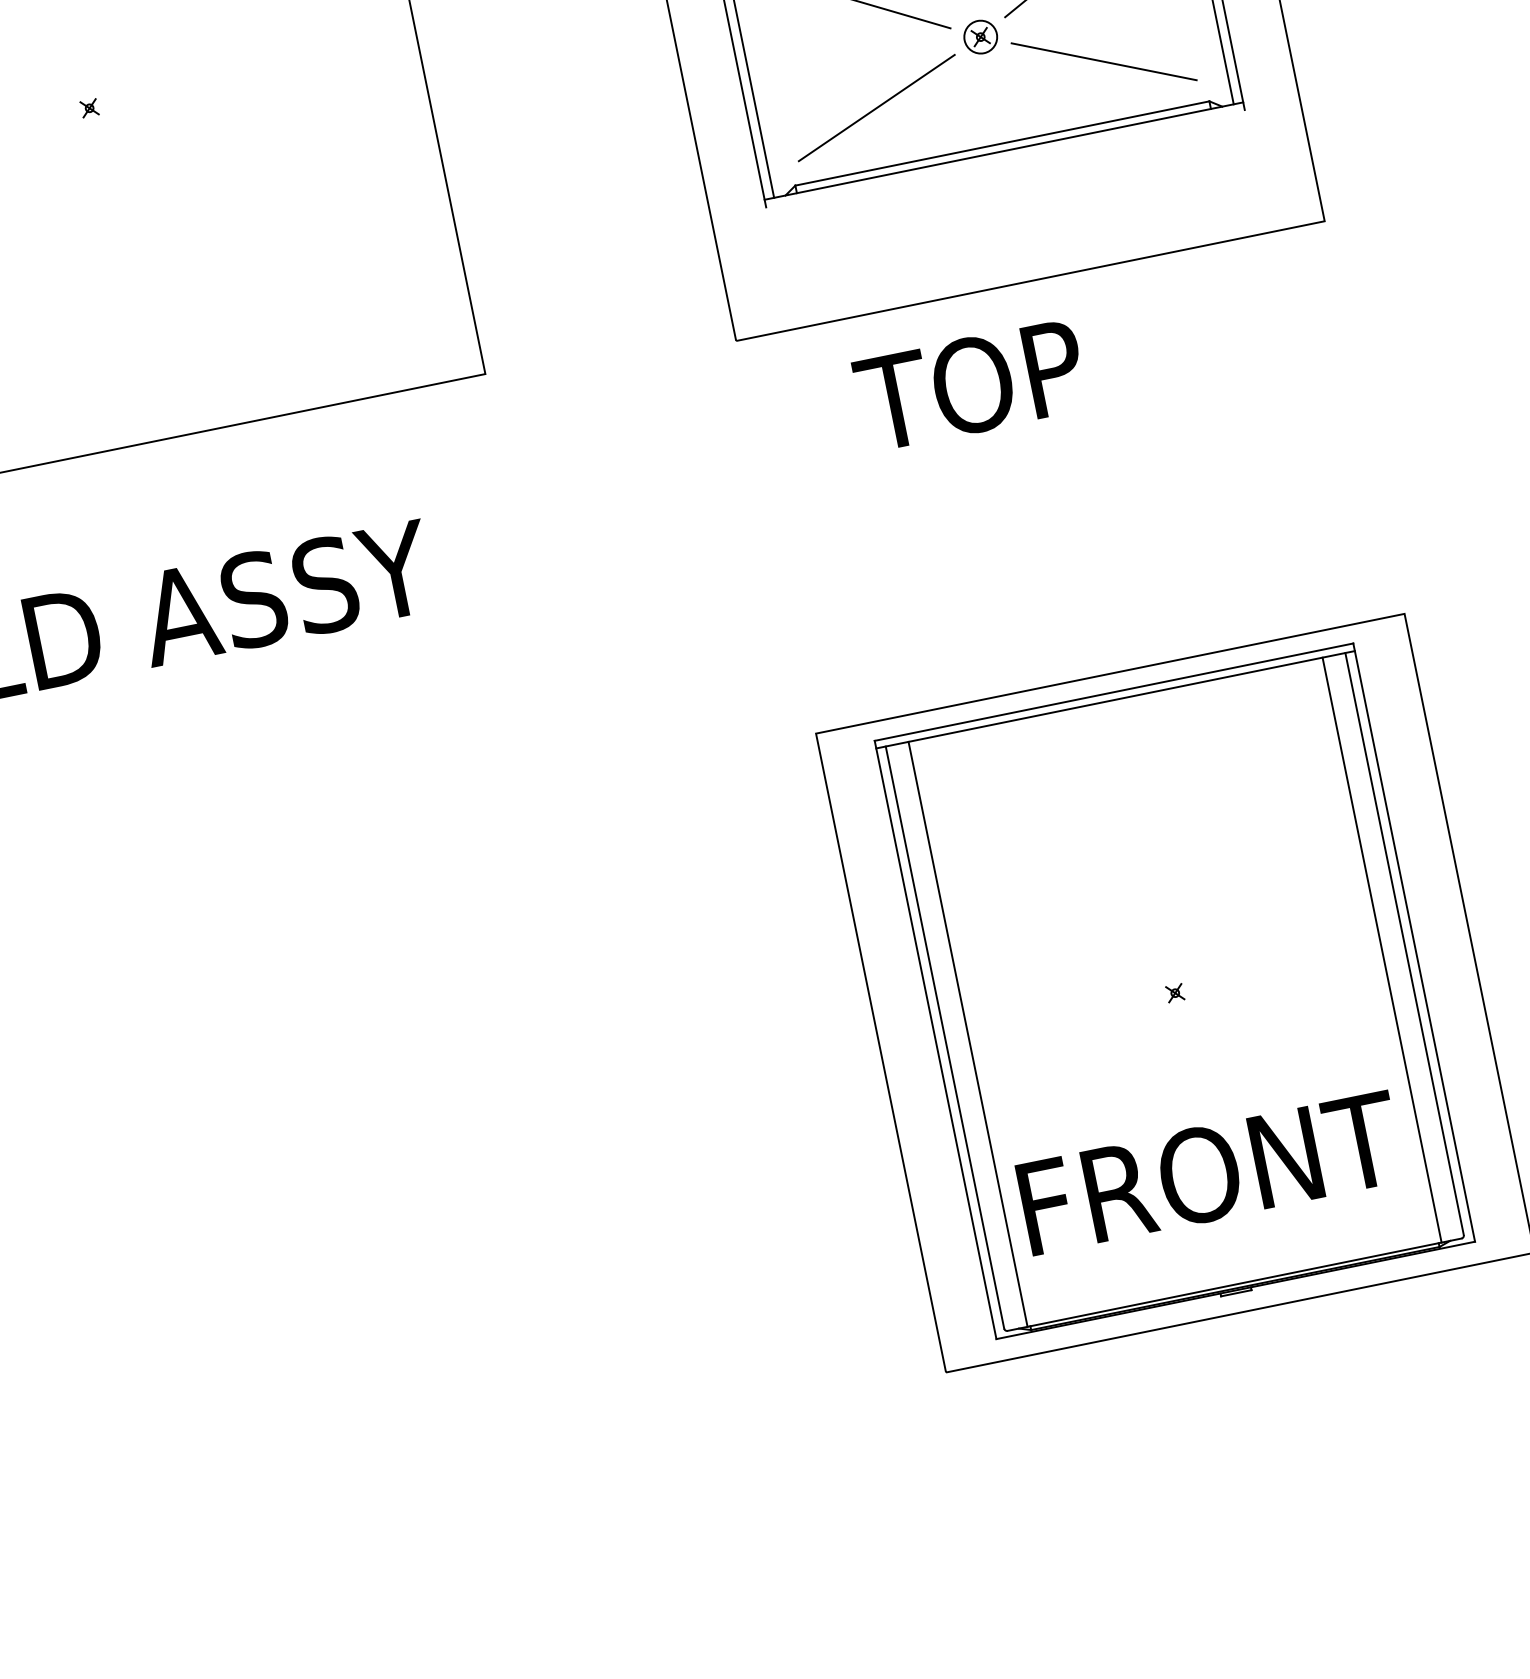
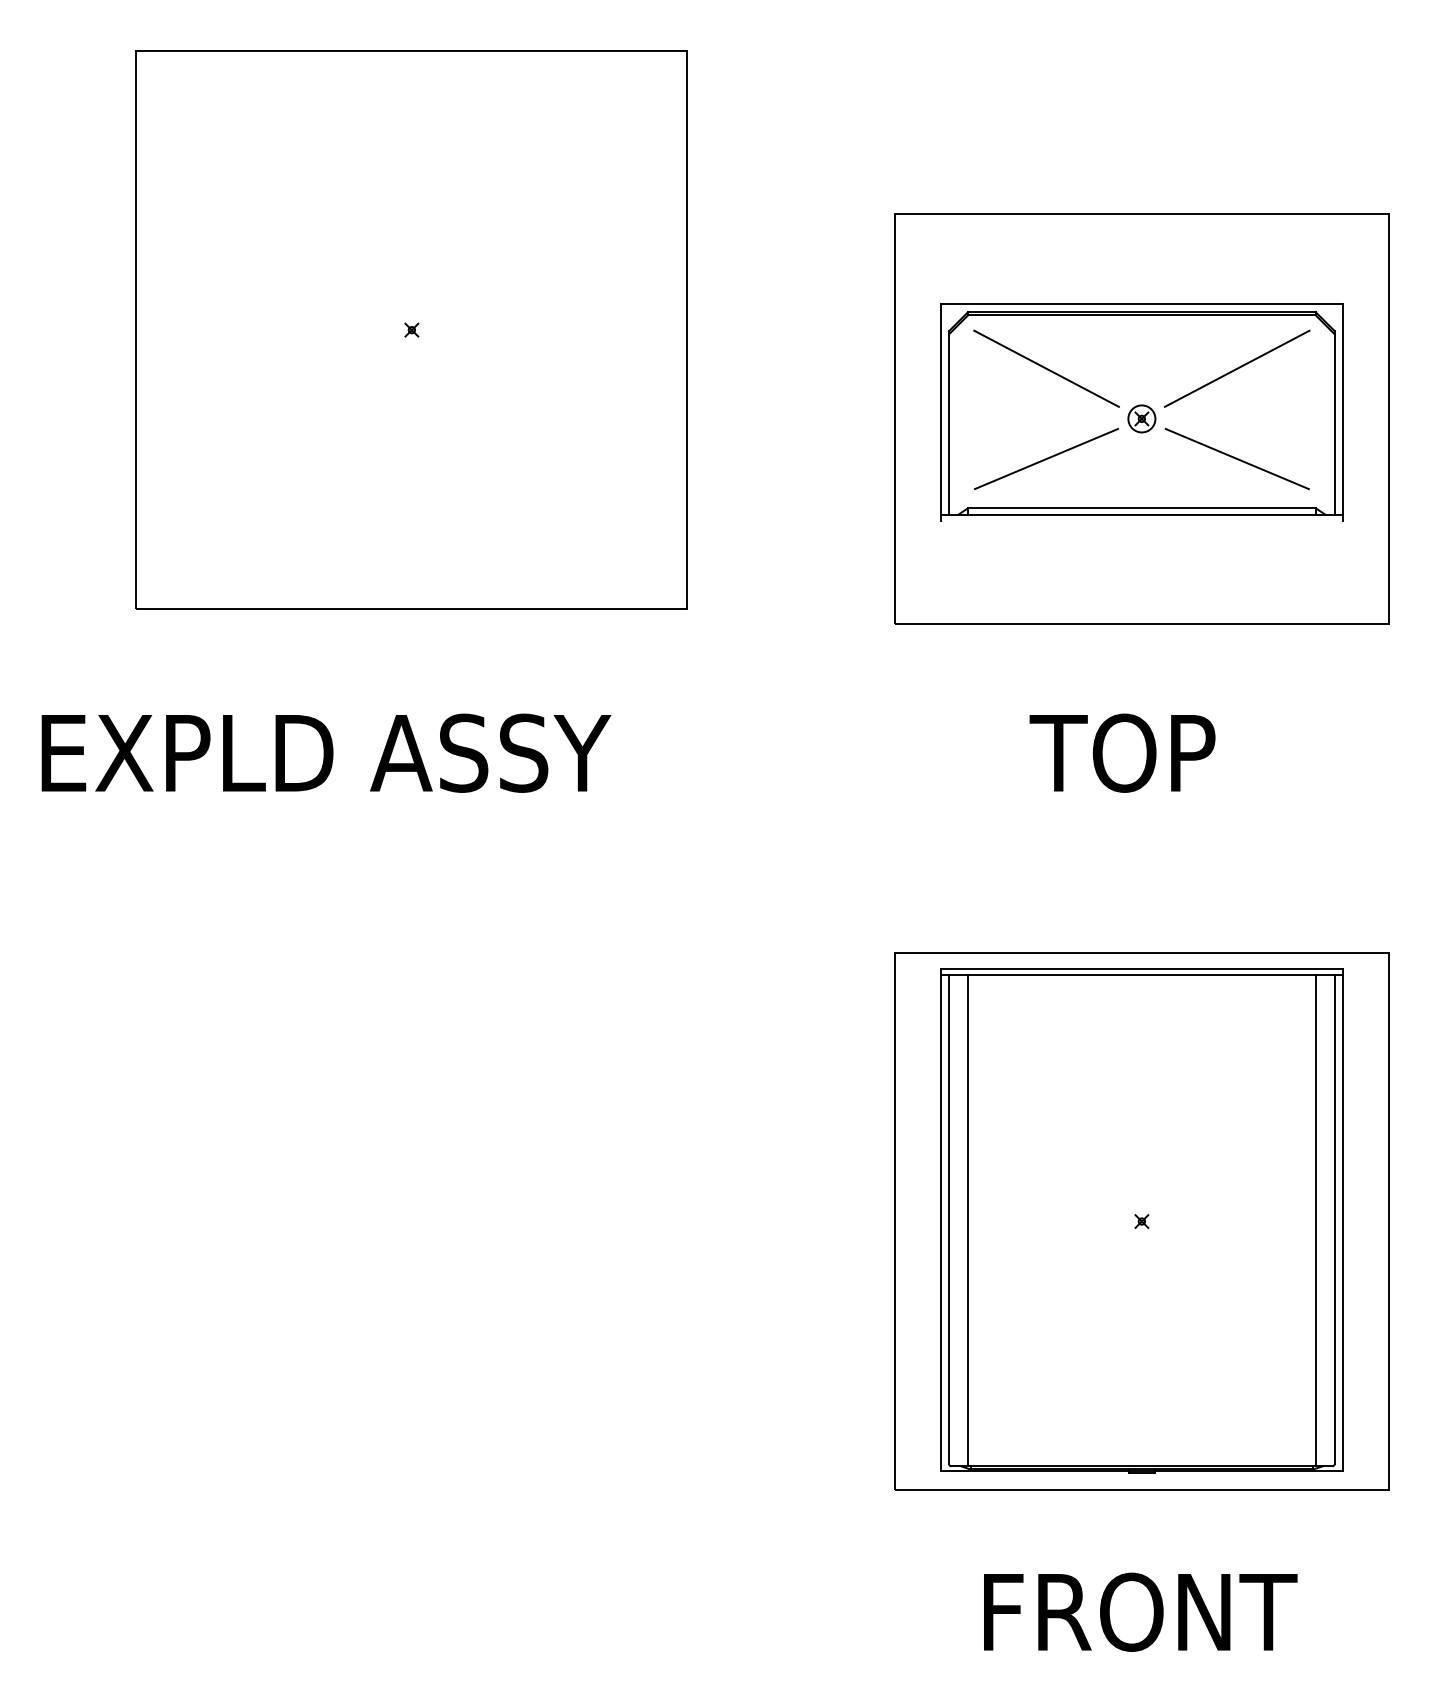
text: (970, 384) -> (1122, 752), moved
text: (1209, 1172) -> (1140, 1611), moved

